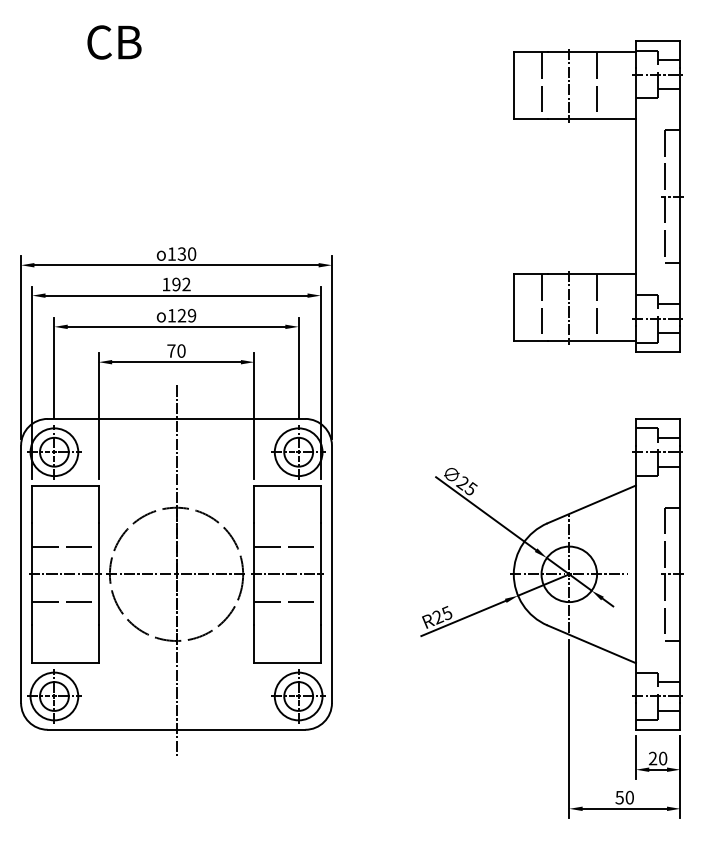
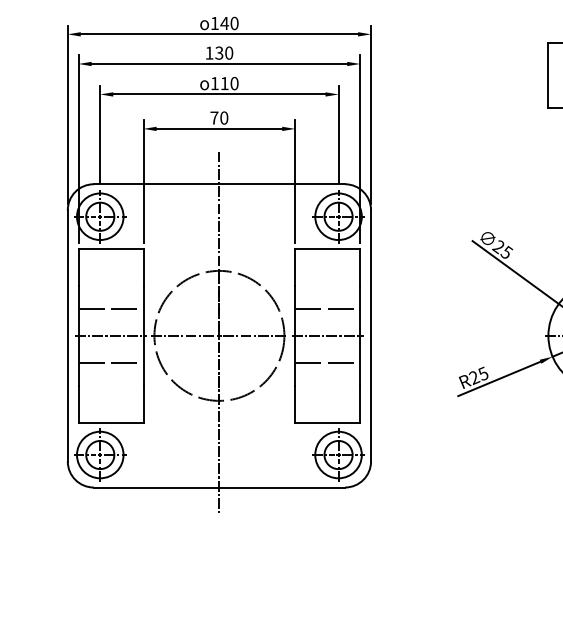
text: (181, 253) -> (224, 22), 130 -> 140
text: (181, 284) -> (224, 53), 192 -> 130
text: (186, 315) -> (229, 83), 129 -> 110

